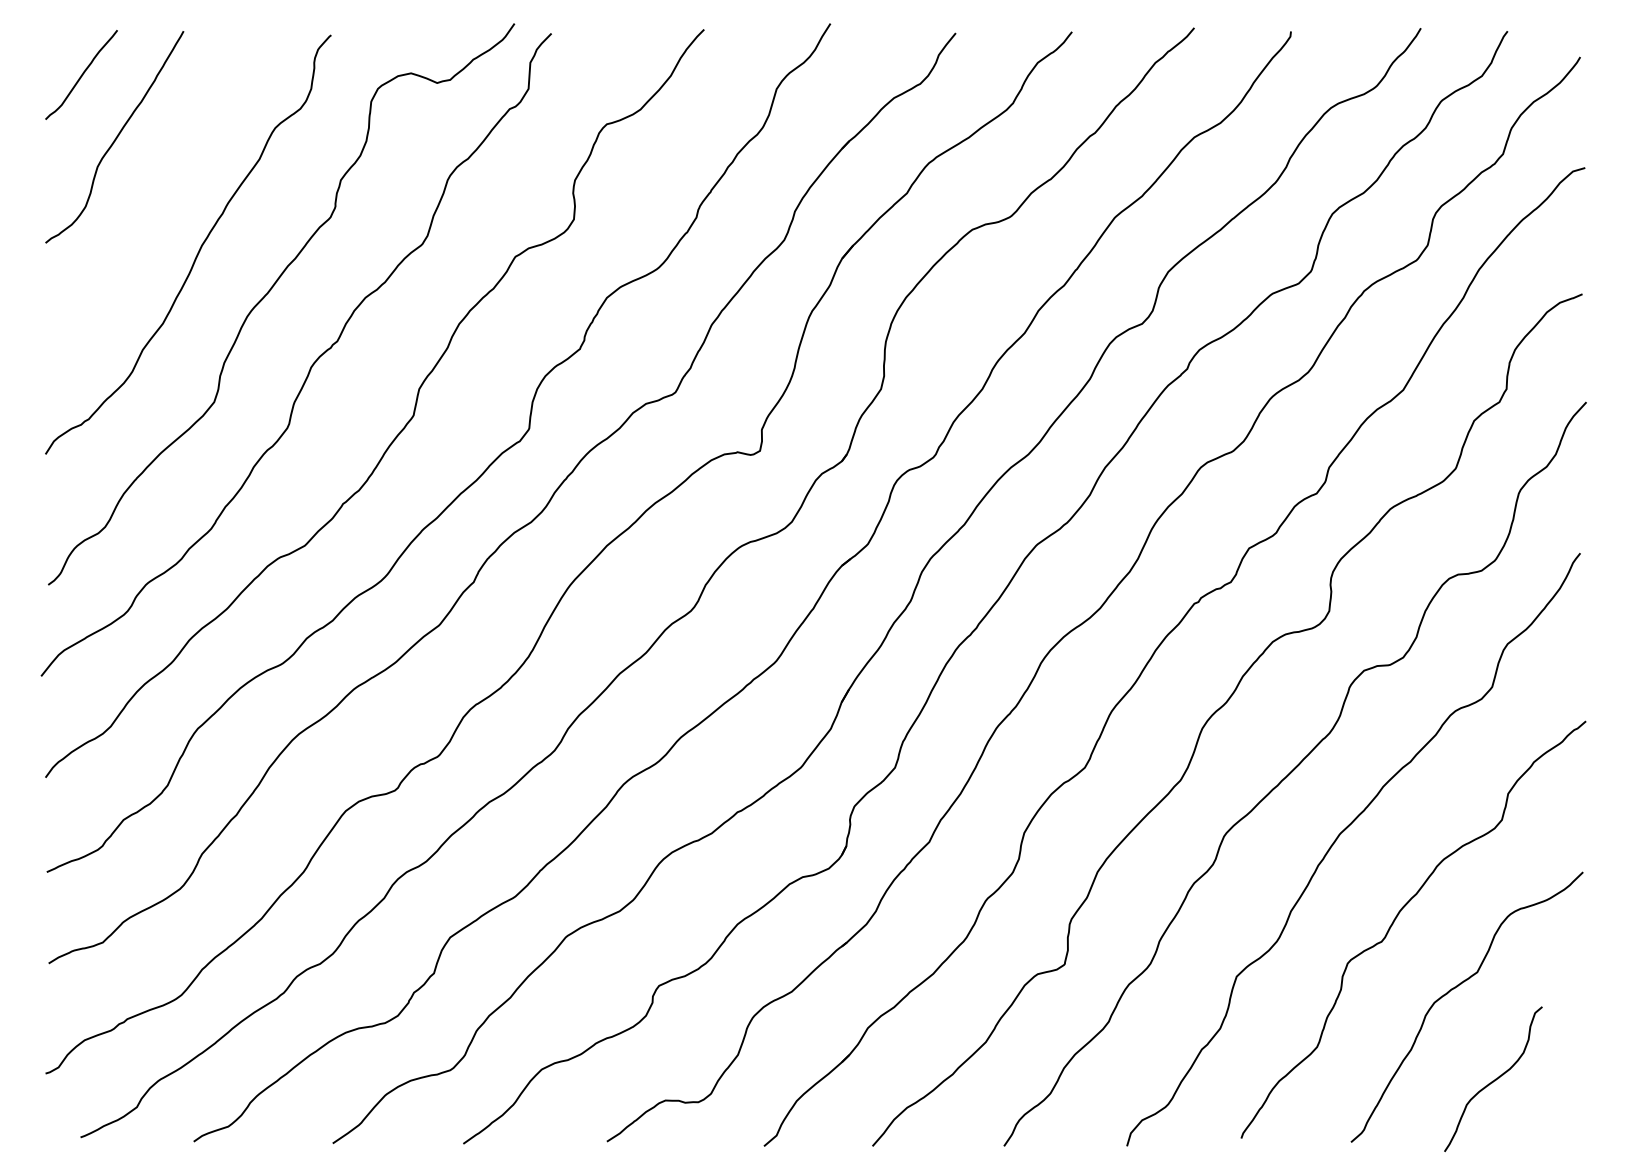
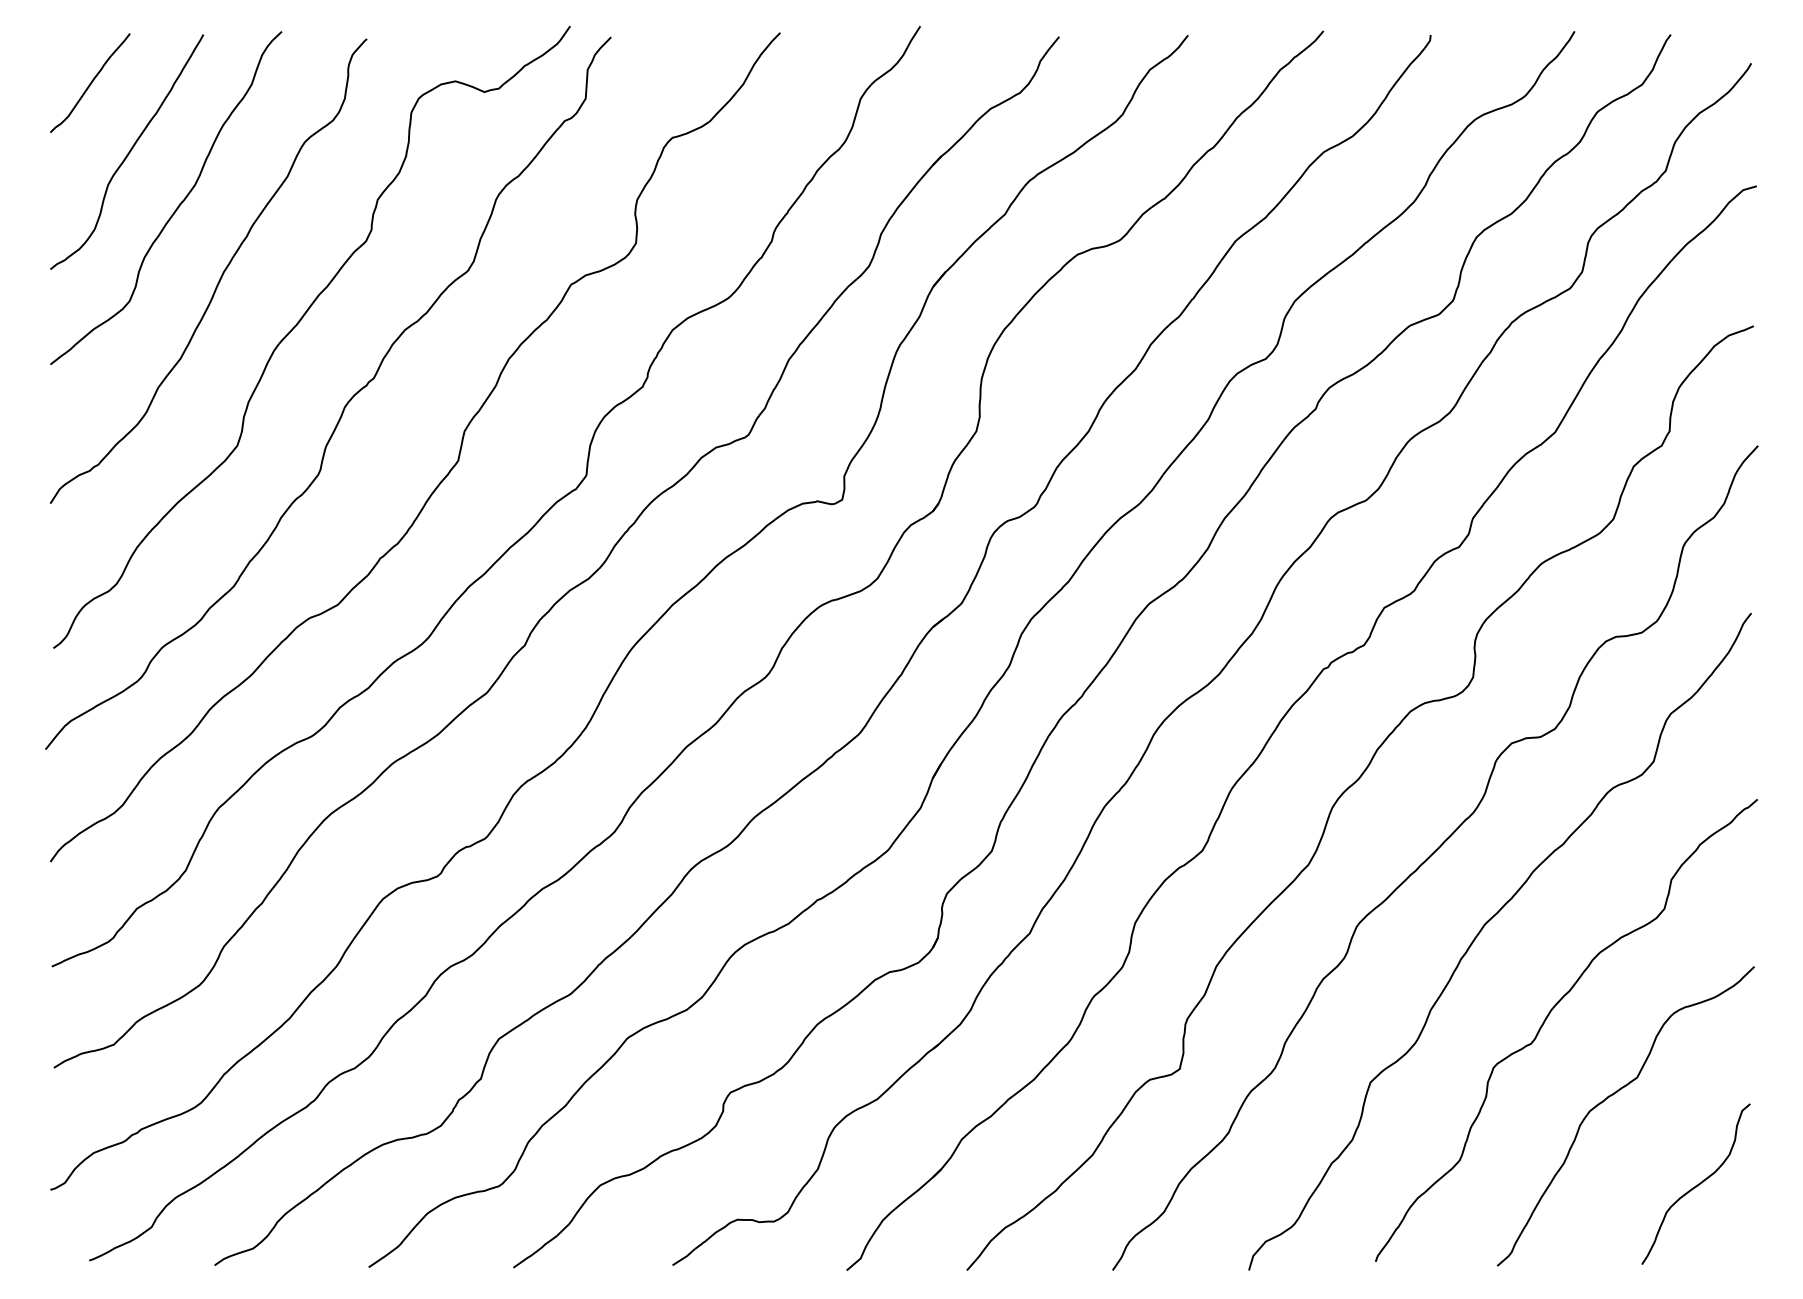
curve: (160, 186) -> (177, 206), added
curve: (1492, 1080) -> (1695, 1185), moved

